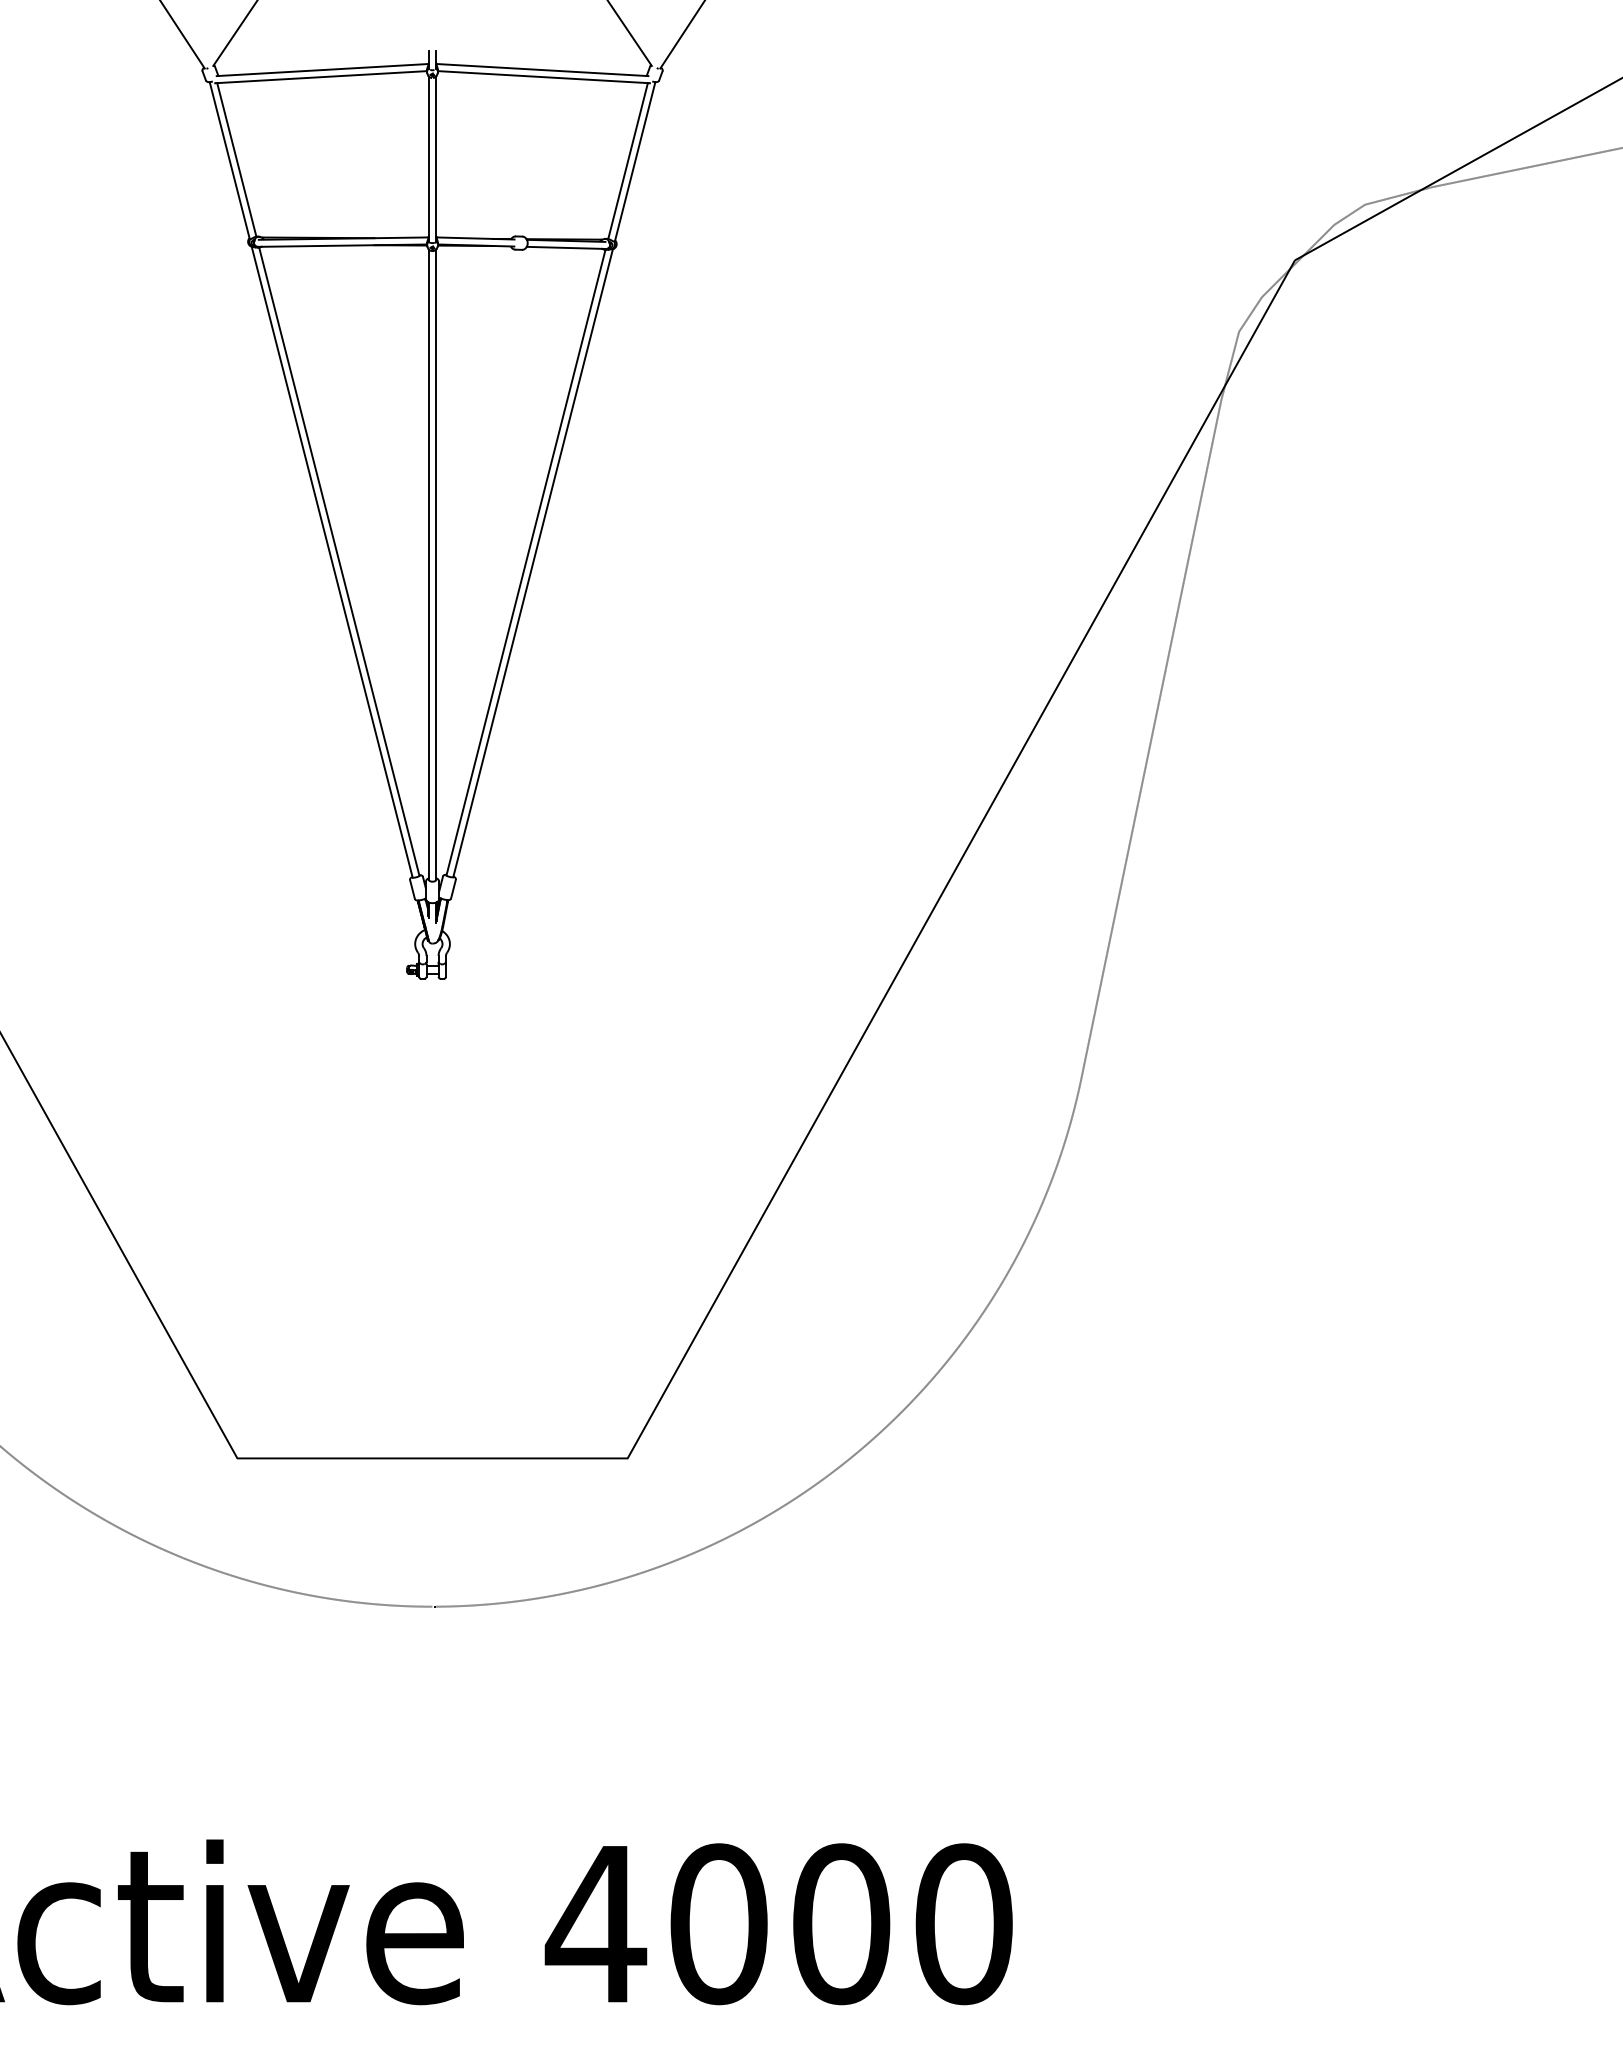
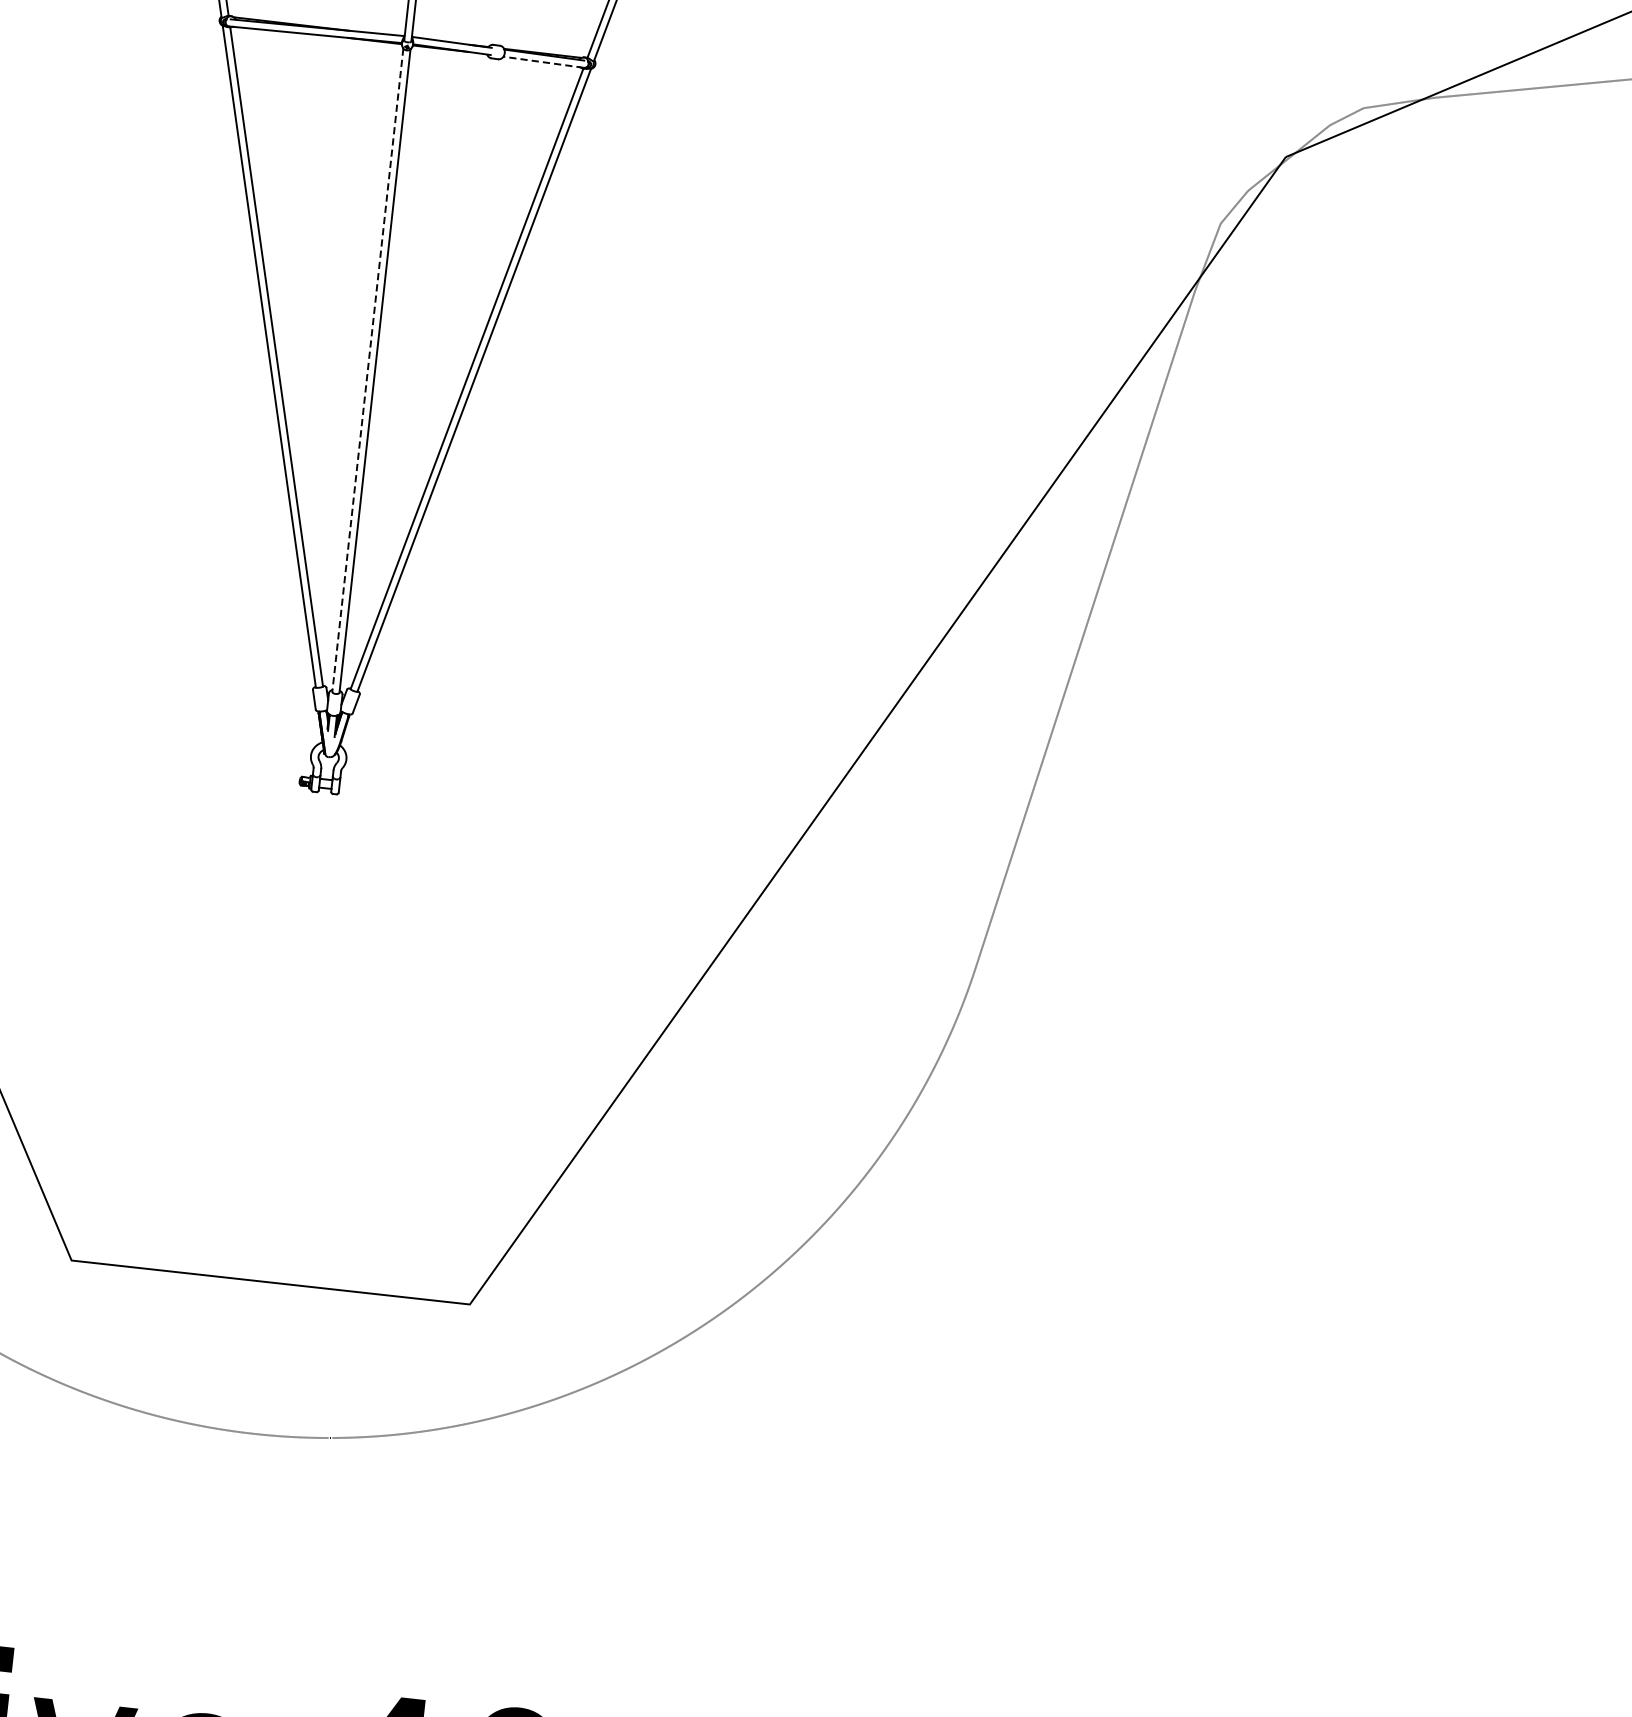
line: (565, 247) -> (542, 61), solid -> dashed
line: (429, 565) -> (368, 370), solid -> dashed

